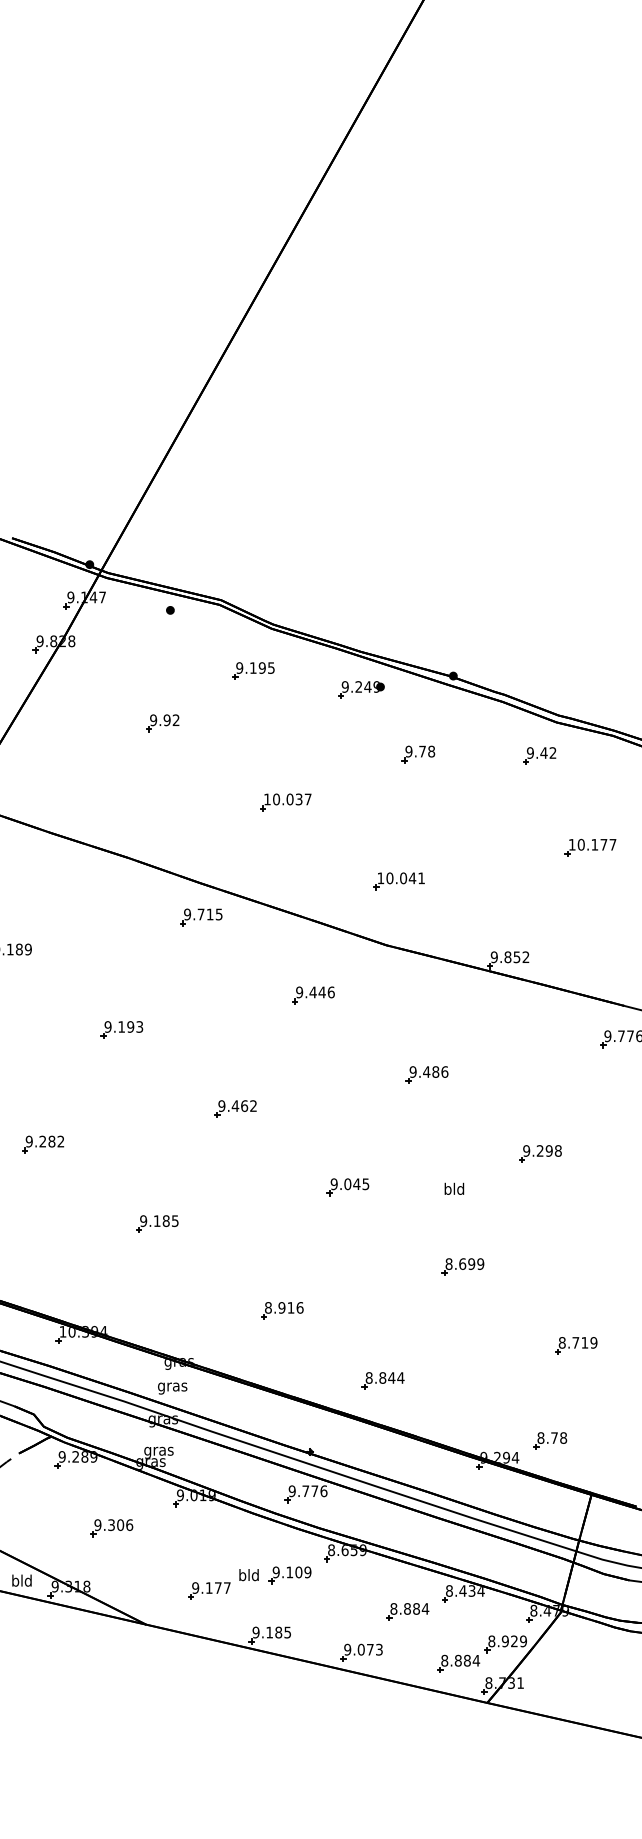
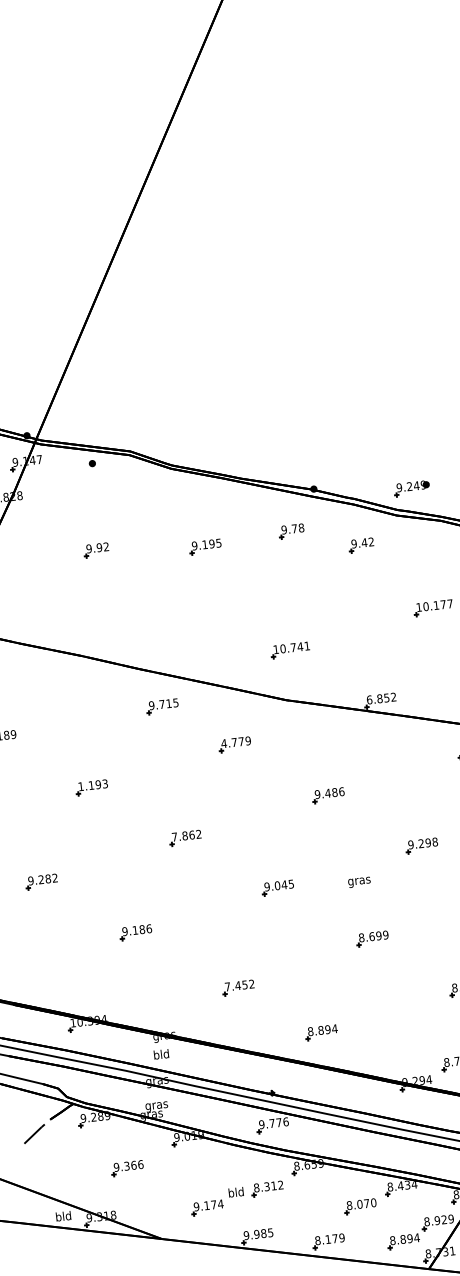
part: (253, 670) -> (205, 546), moved
part: (361, 689) -> (411, 488), moved
part: (418, 754) -> (291, 531), moved
part: (539, 755) -> (361, 545), moved
part: (285, 802) -> (196, 600), removed
text: (403, 878) -> (293, 647), 10.041 -> 10.741
part: (201, 917) -> (162, 706), moved
text: (493, 957) -> (368, 700), 9.852 -> 6.852
text: (314, 992) -> (235, 742), 9.446 -> 4.779
text: (107, 1026) -> (80, 786), 9.193 -> 1.193
text: (228, 1105) -> (179, 836), 9.462 -> 7.862
text: (454, 1190) -> (359, 881), bld -> gras
text: (174, 1220) -> (148, 928), 9.185 -> 9.186
text: (284, 1307) -> (239, 985), 8.916 -> 7.452
text: (391, 1377) -> (327, 1029), 8.844 -> 8.894
text: (172, 1386) -> (161, 1055), gras -> bld
text: (120, 1524) -> (133, 1164), 9.306 -> 9.366
text: (291, 1572) -> (268, 1186), 9.109 -> 8.312
text: (227, 1587) -> (220, 1203), 9.177 -> 9.174
text: (416, 1608) -> (366, 1203), 8.884 -> 8.070
text: (269, 1632) -> (256, 1234), 9.185 -> 9.985
text: (363, 1649) -> (329, 1239), 9.073 -> 8.179
text: (466, 1660) -> (409, 1238), 8.884 -> 8.894

